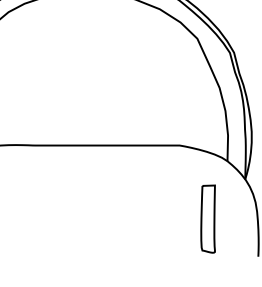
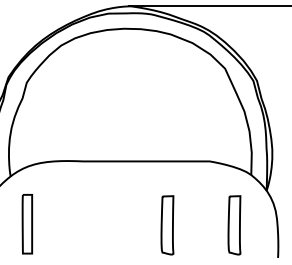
part: (131, 219) -> (167, 225), added

